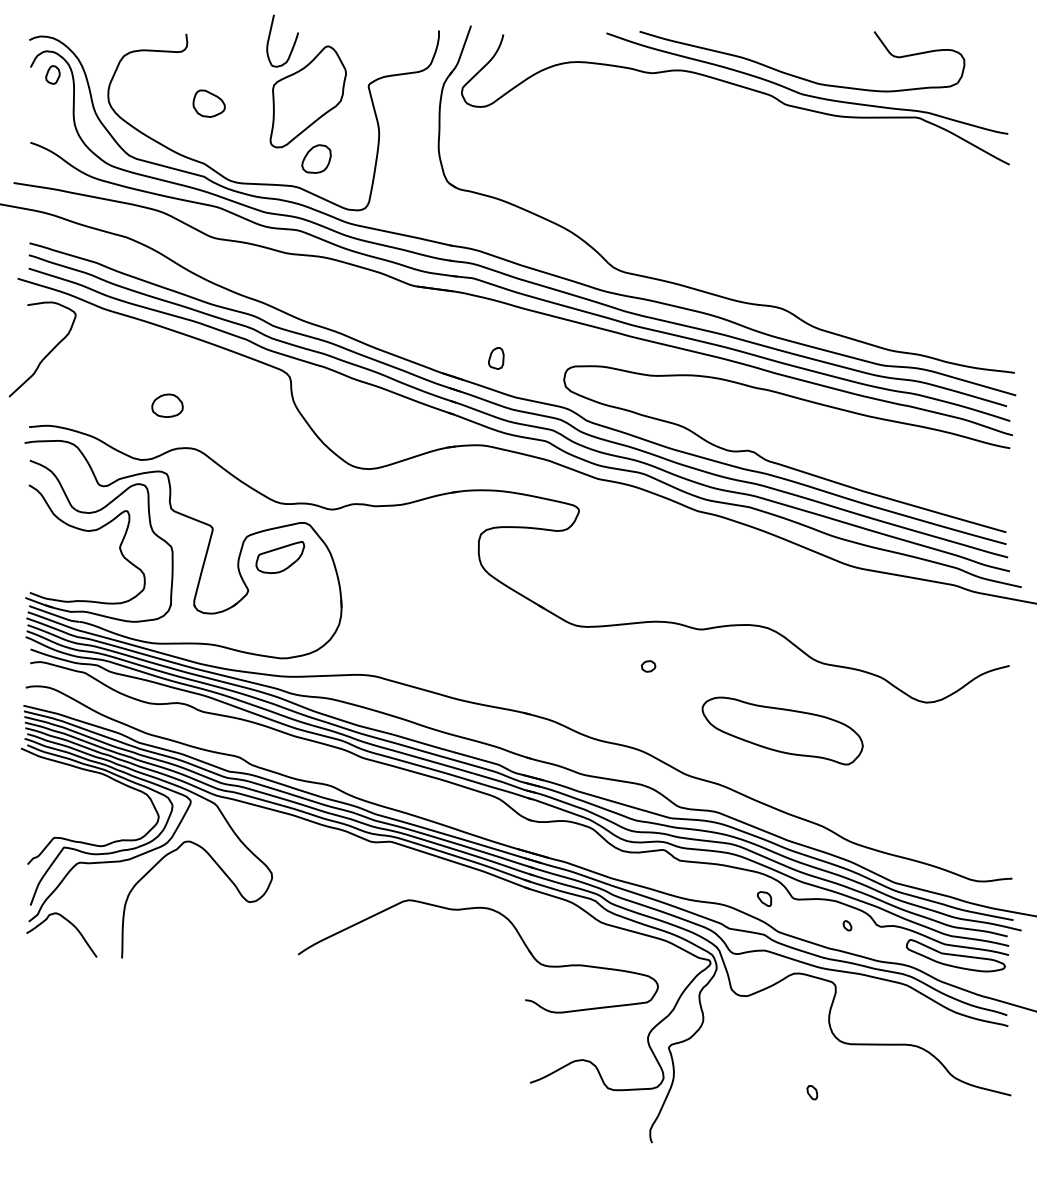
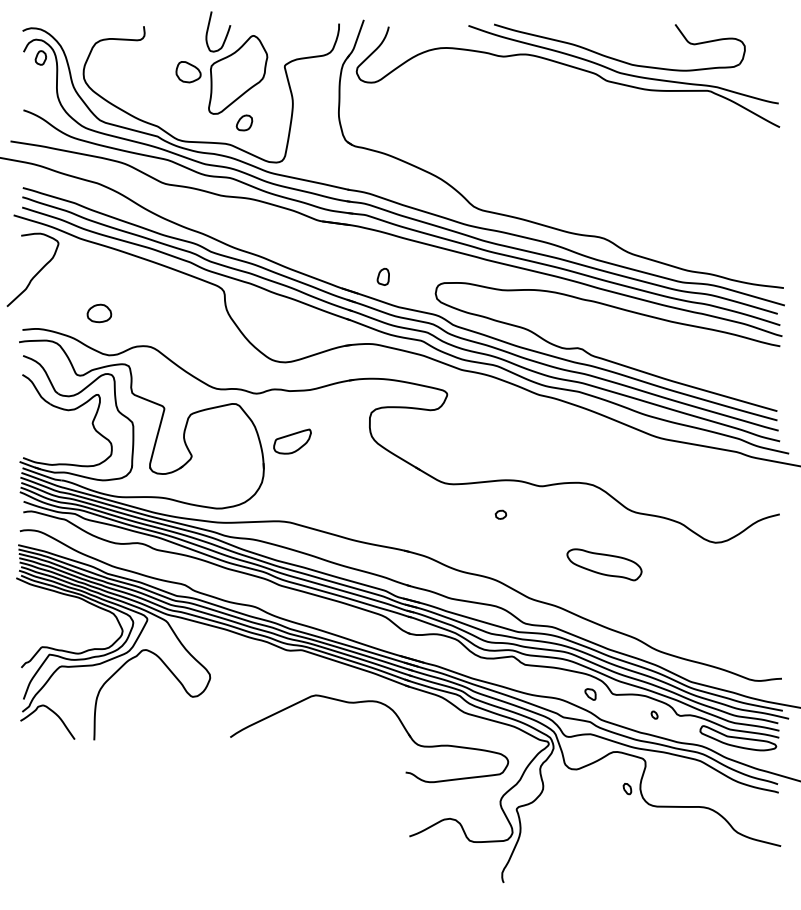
part: (209, 104) -> (188, 72), moved
part: (316, 158) -> (244, 122), size x0.7
part: (167, 405) -> (99, 313), moved
part: (280, 557) -> (292, 441), moved
part: (782, 730) -> (604, 564), size x0.6
part: (812, 1093) -> (627, 789), moved

